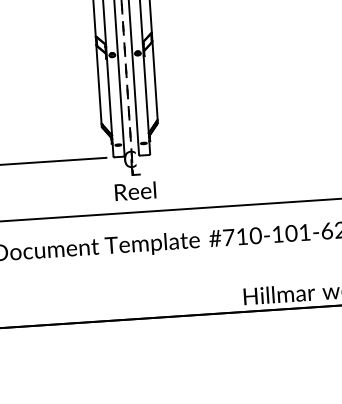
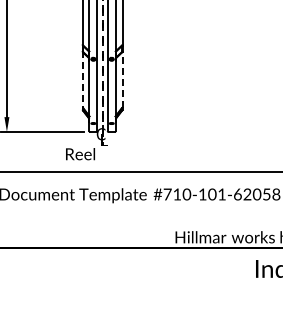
line: (154, 79) -> (122, 78), solid -> dashed
line: (98, 84) -> (82, 79), solid -> dashed
text: (135, 191) -> (80, 154), moved

